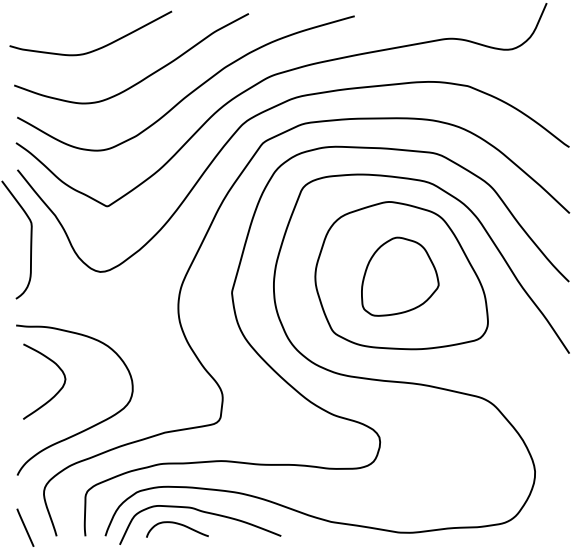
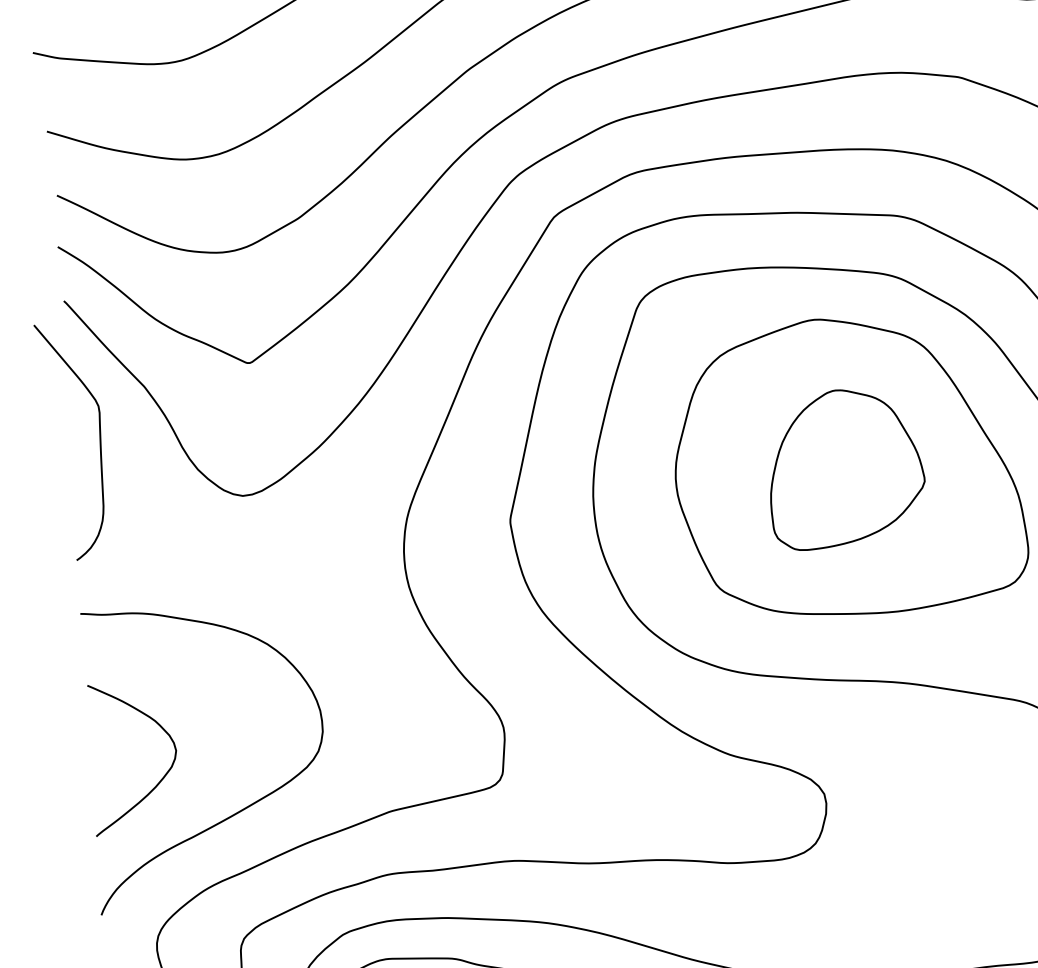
curve: (56, 392) -> (159, 778), moved

